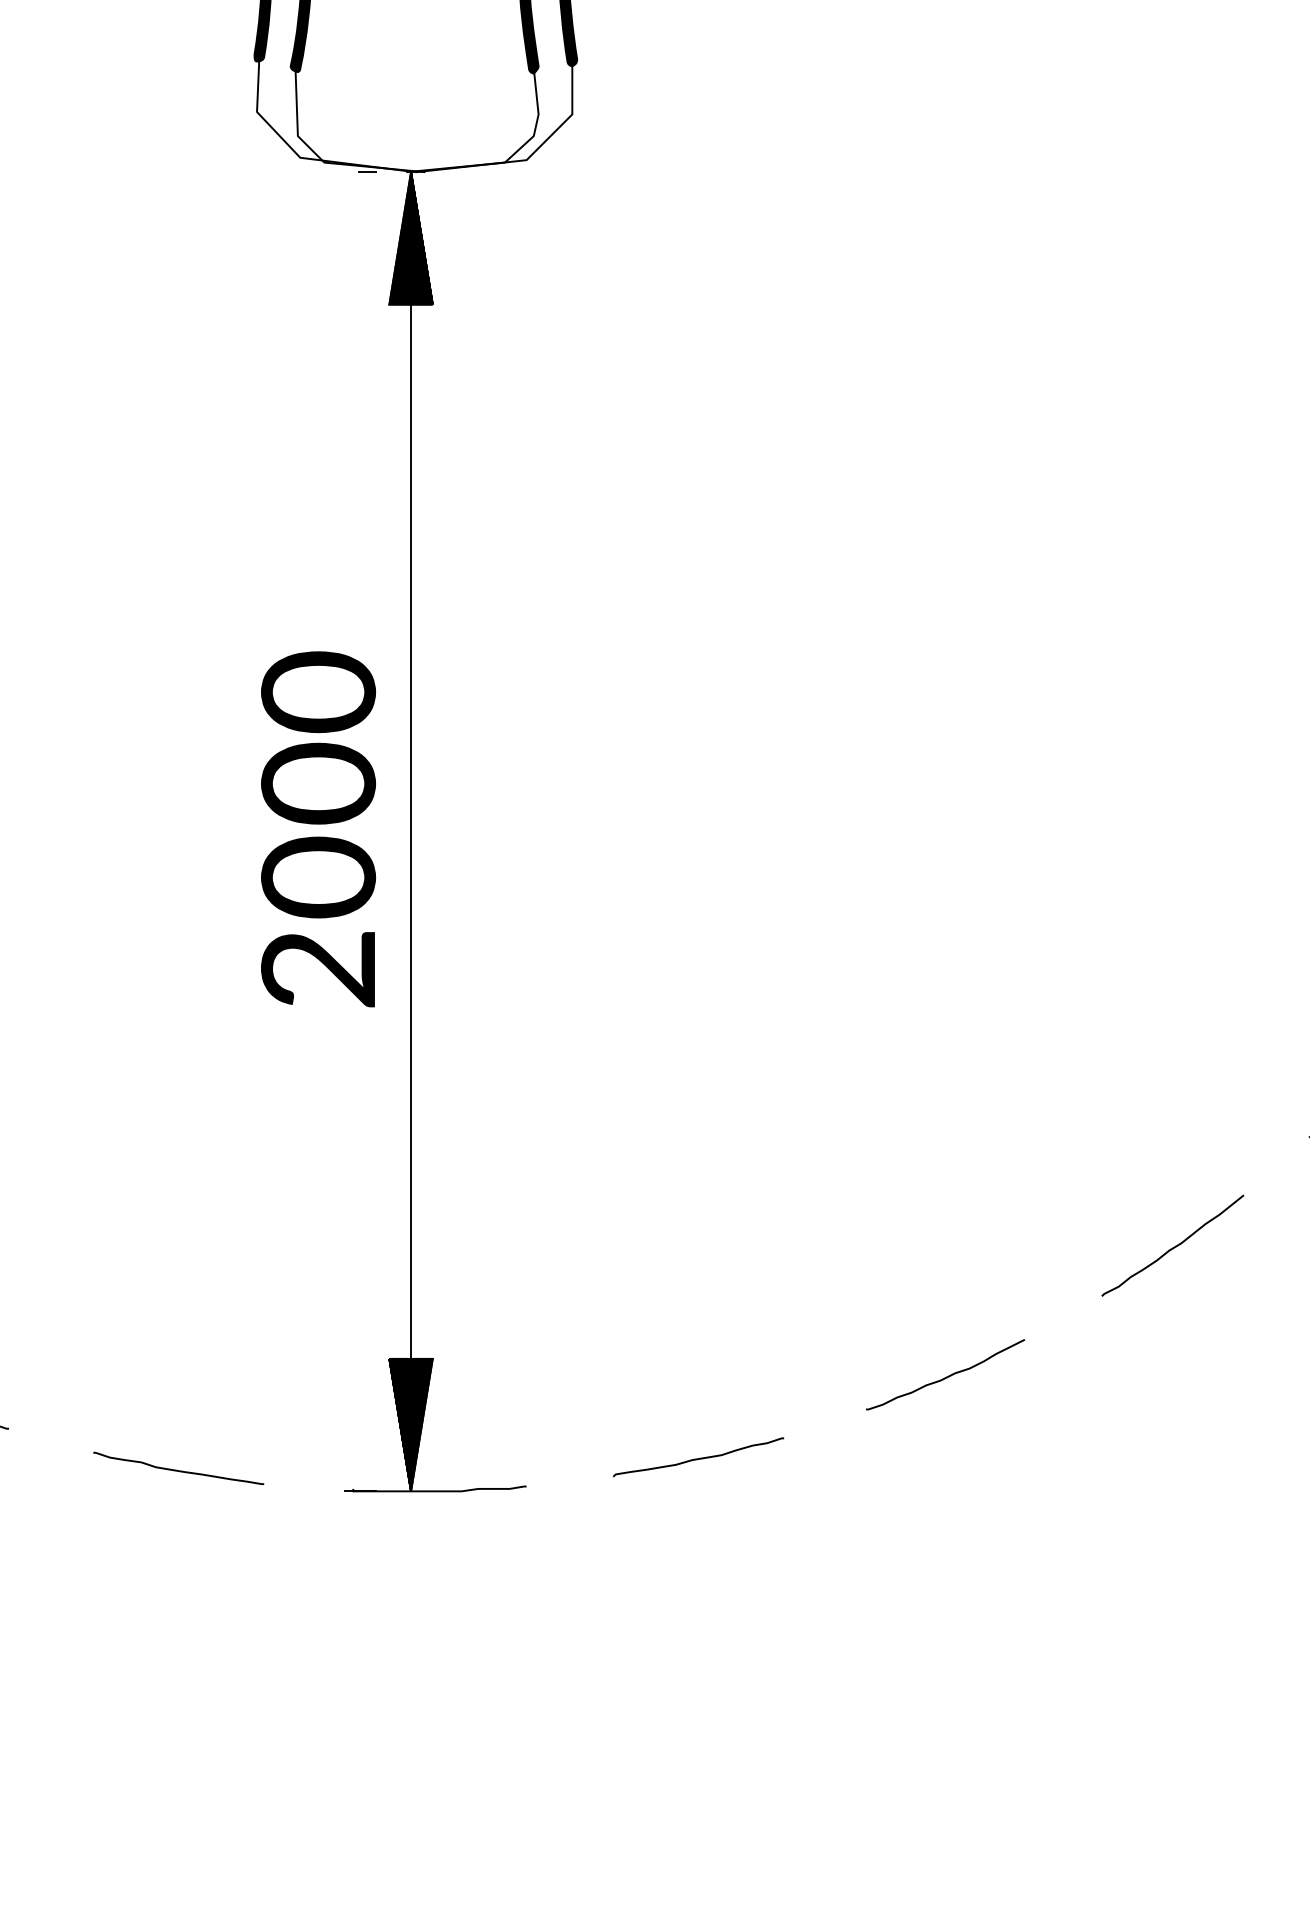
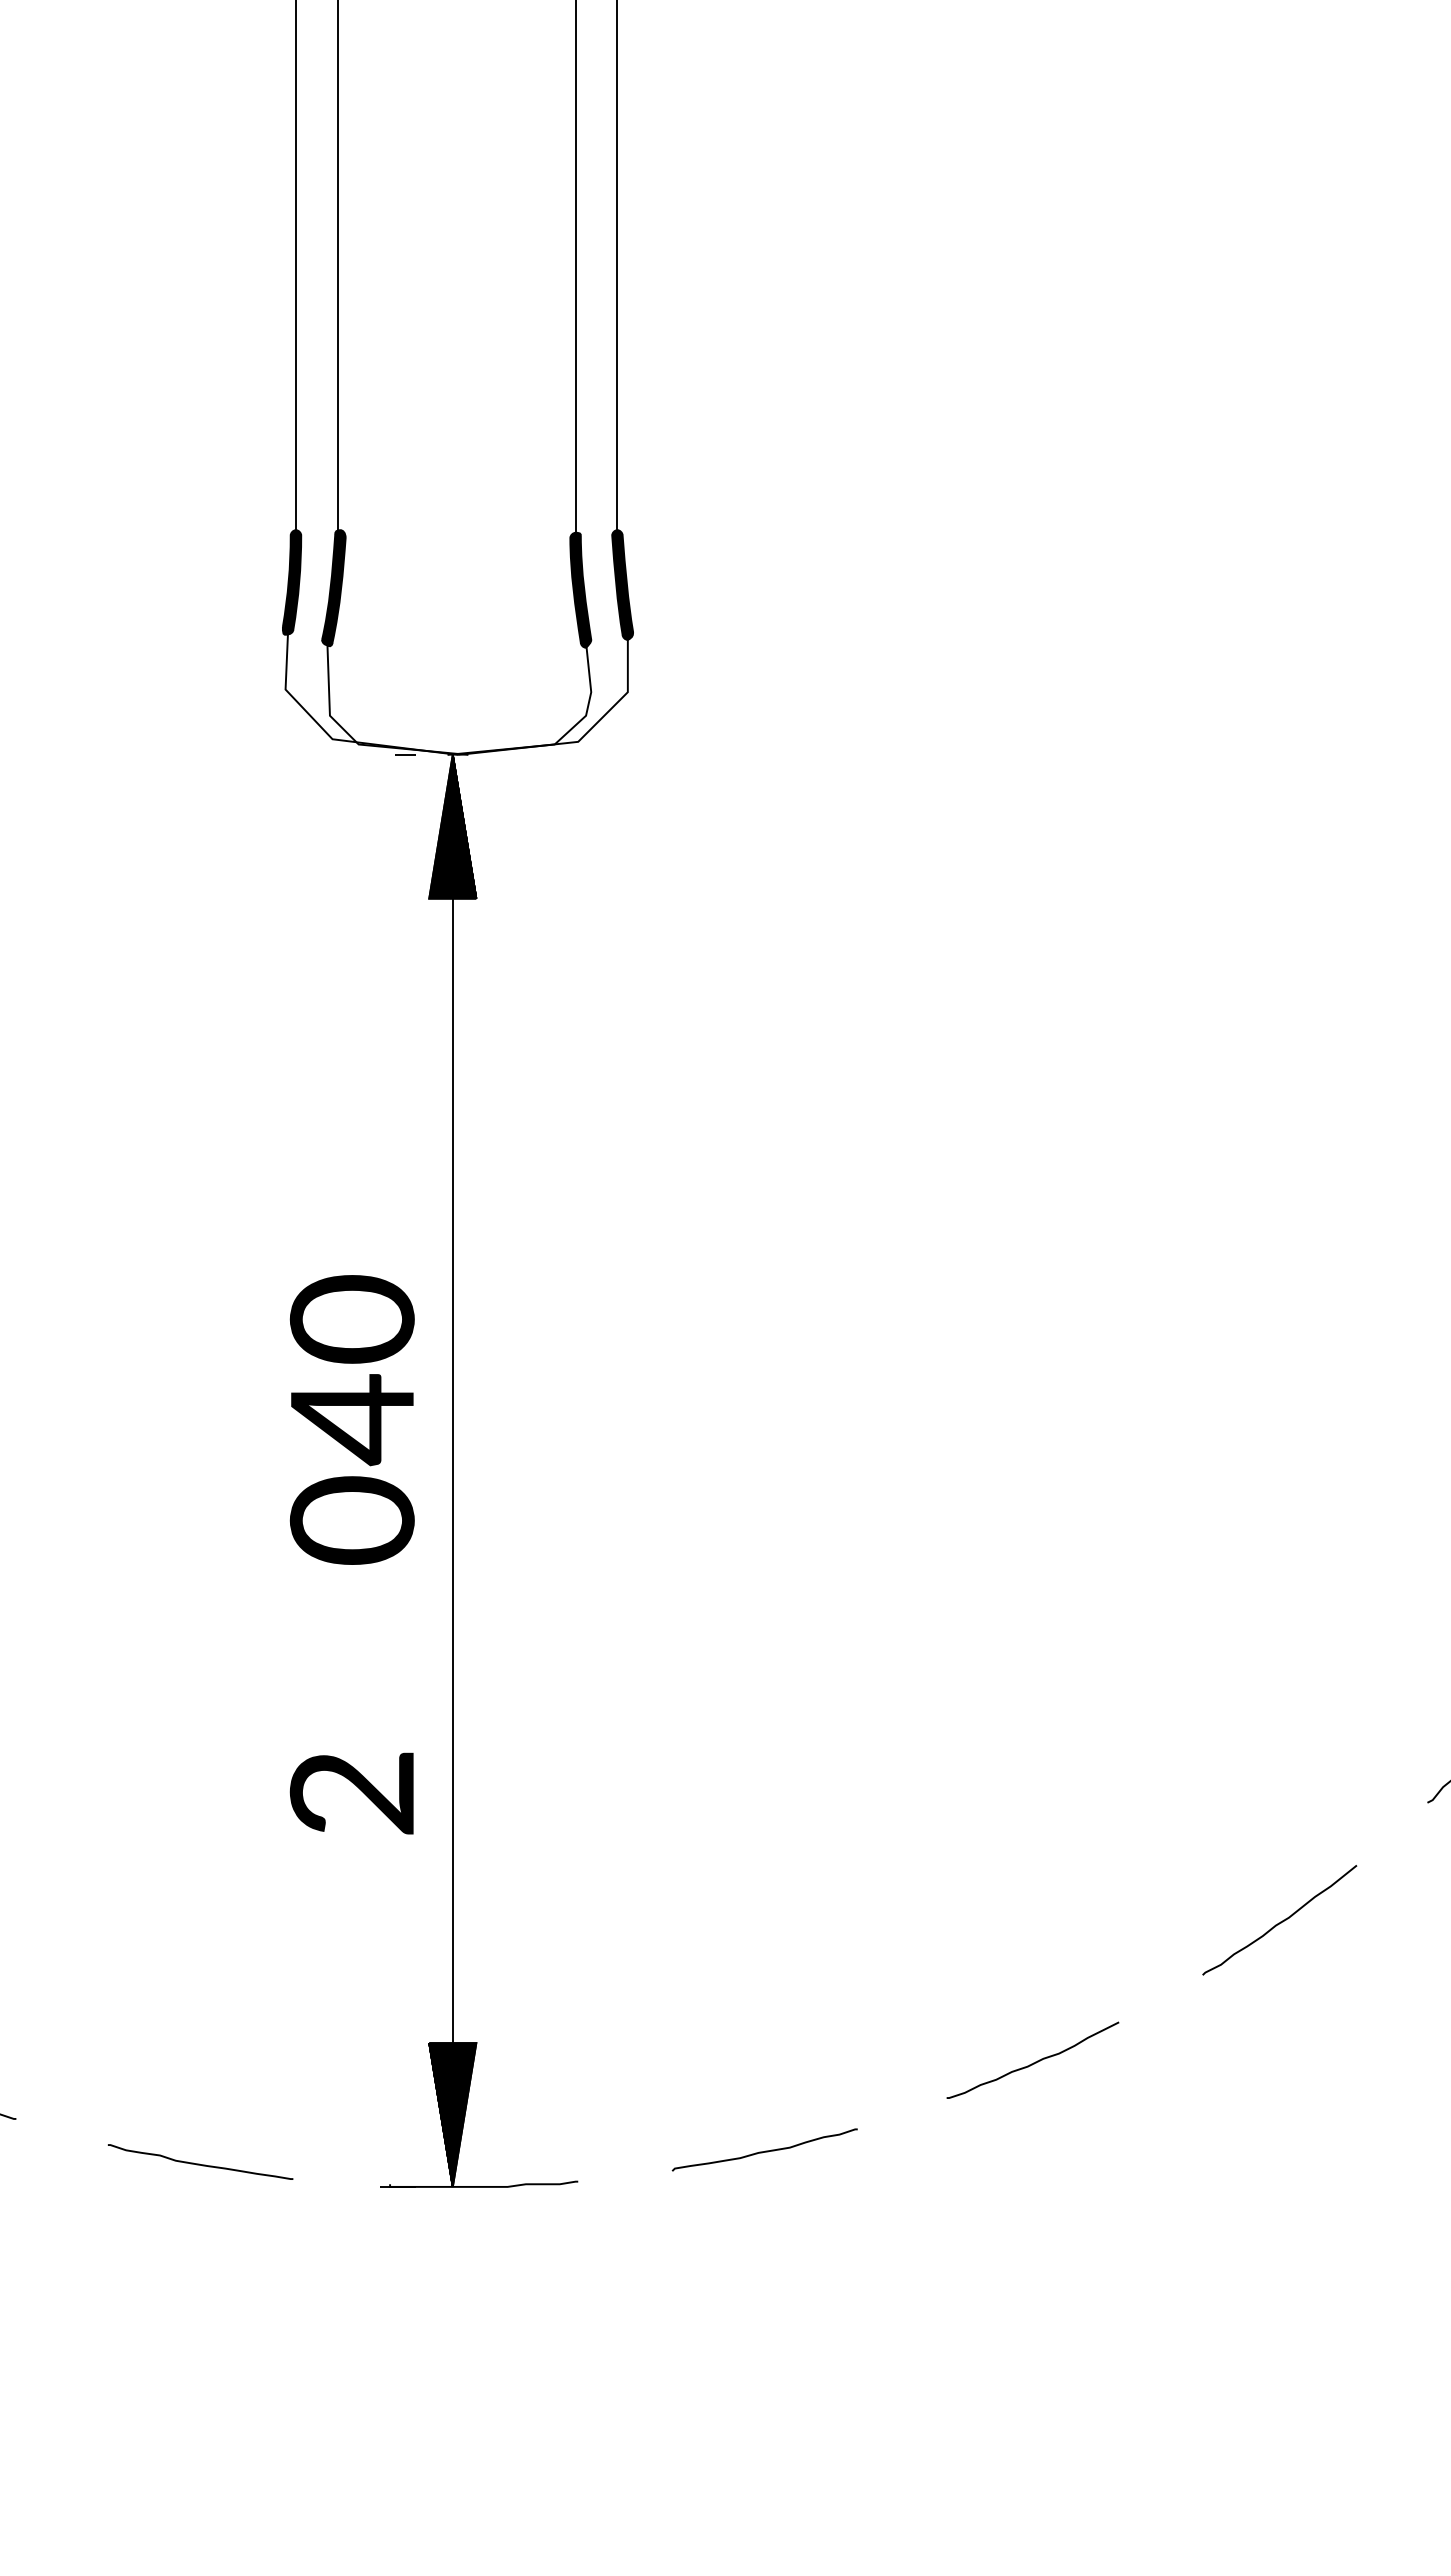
text: (317, 785) -> (351, 1420), 0 -> 4
text: (317, 969) -> (351, 1793), moved

